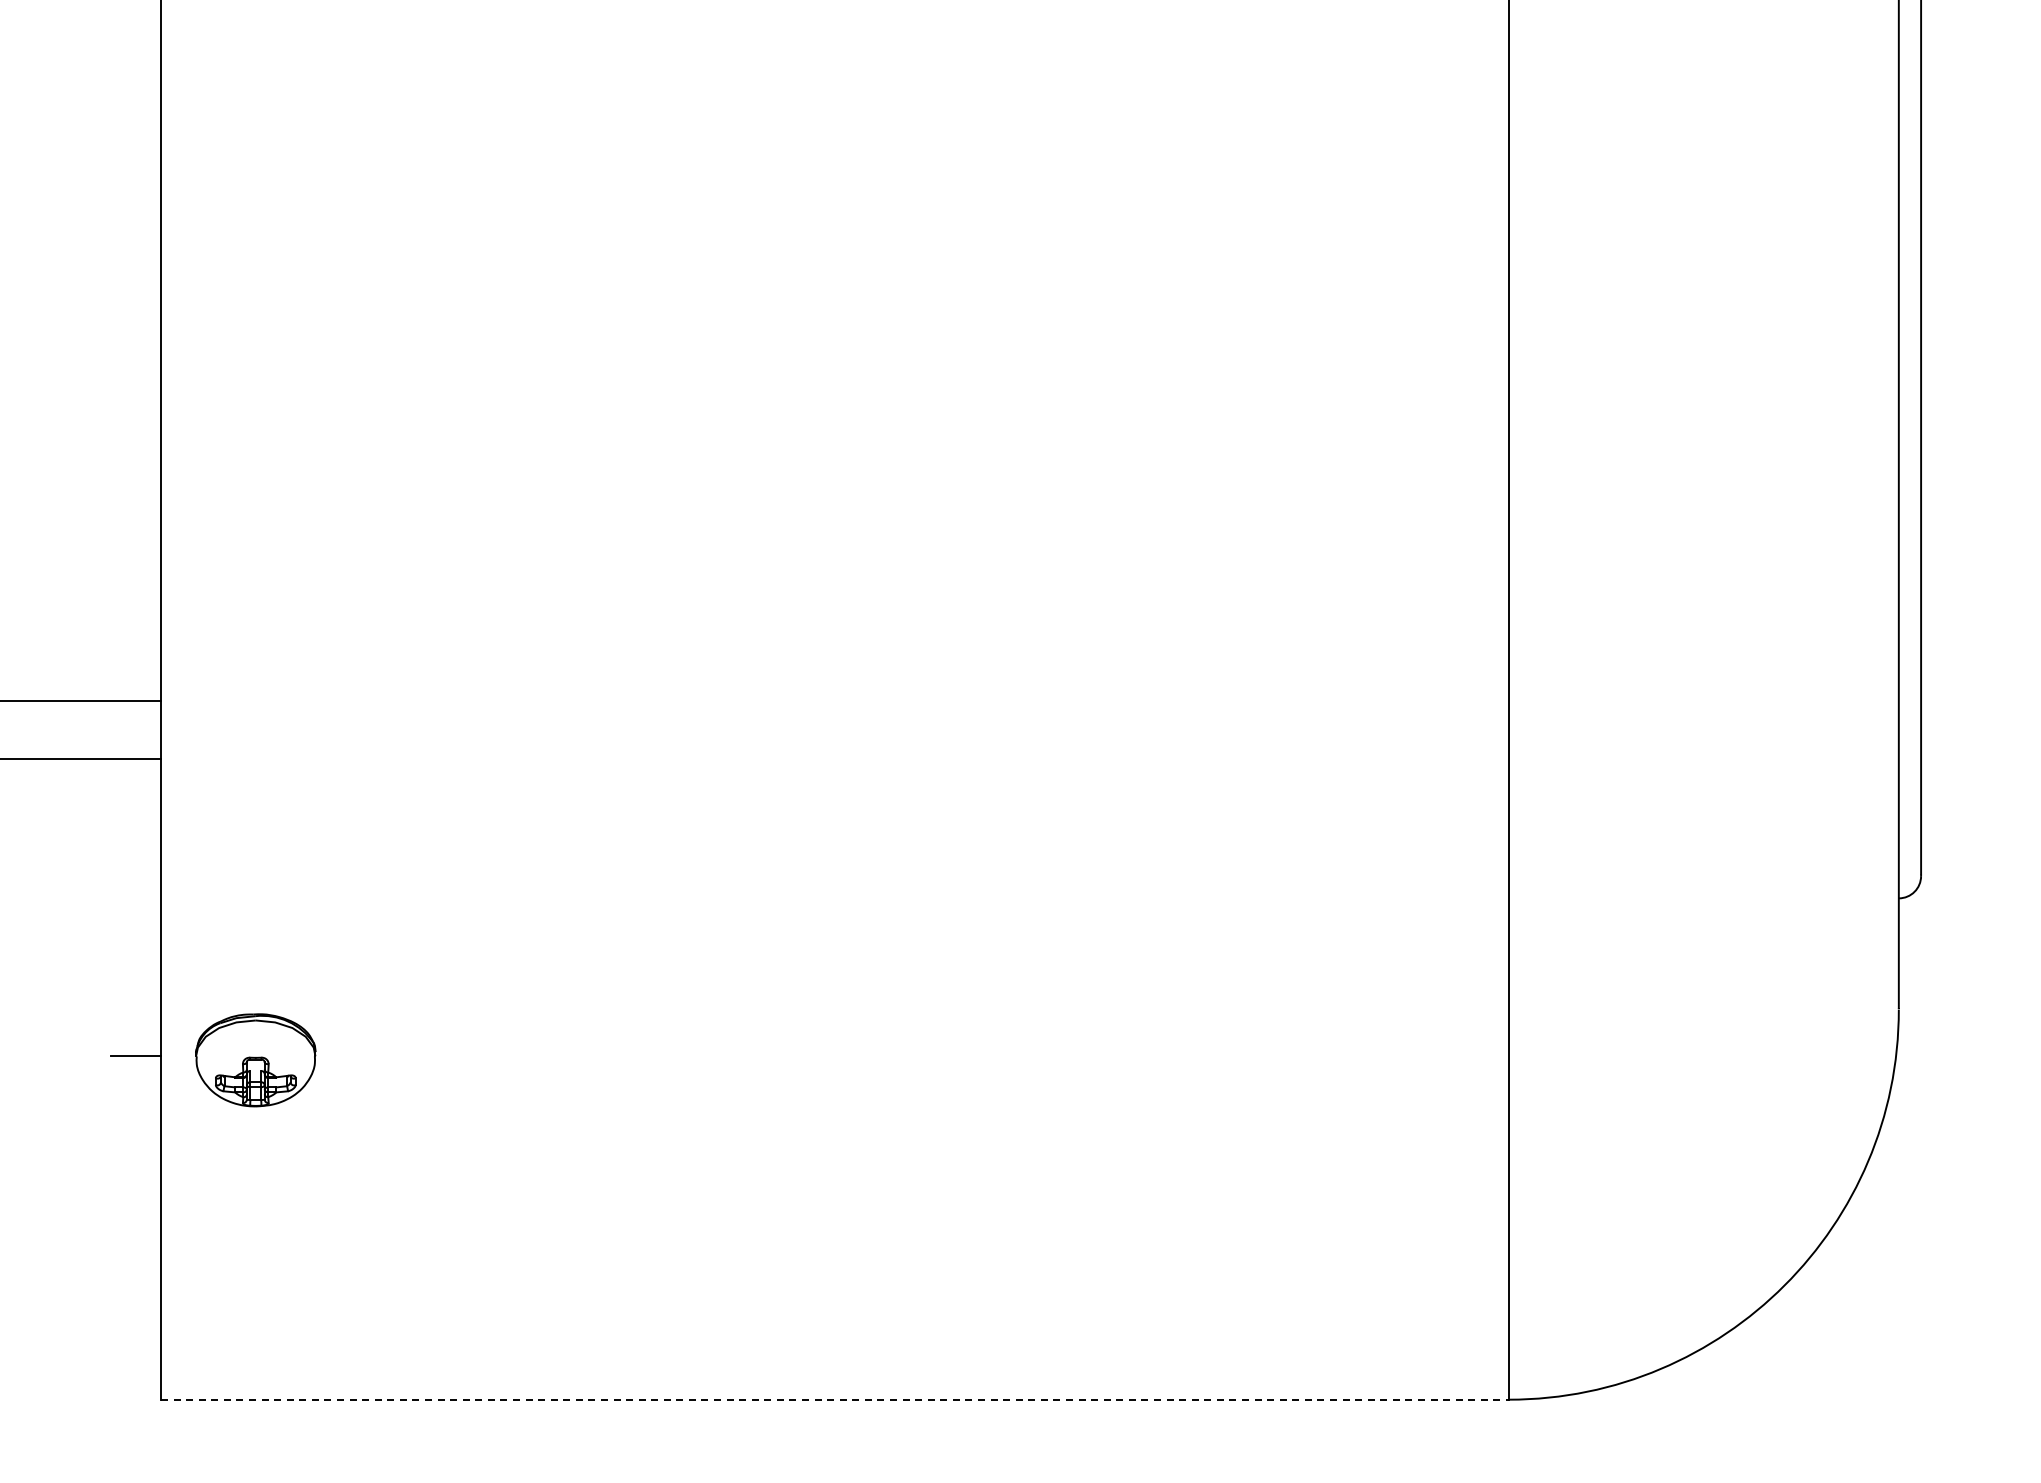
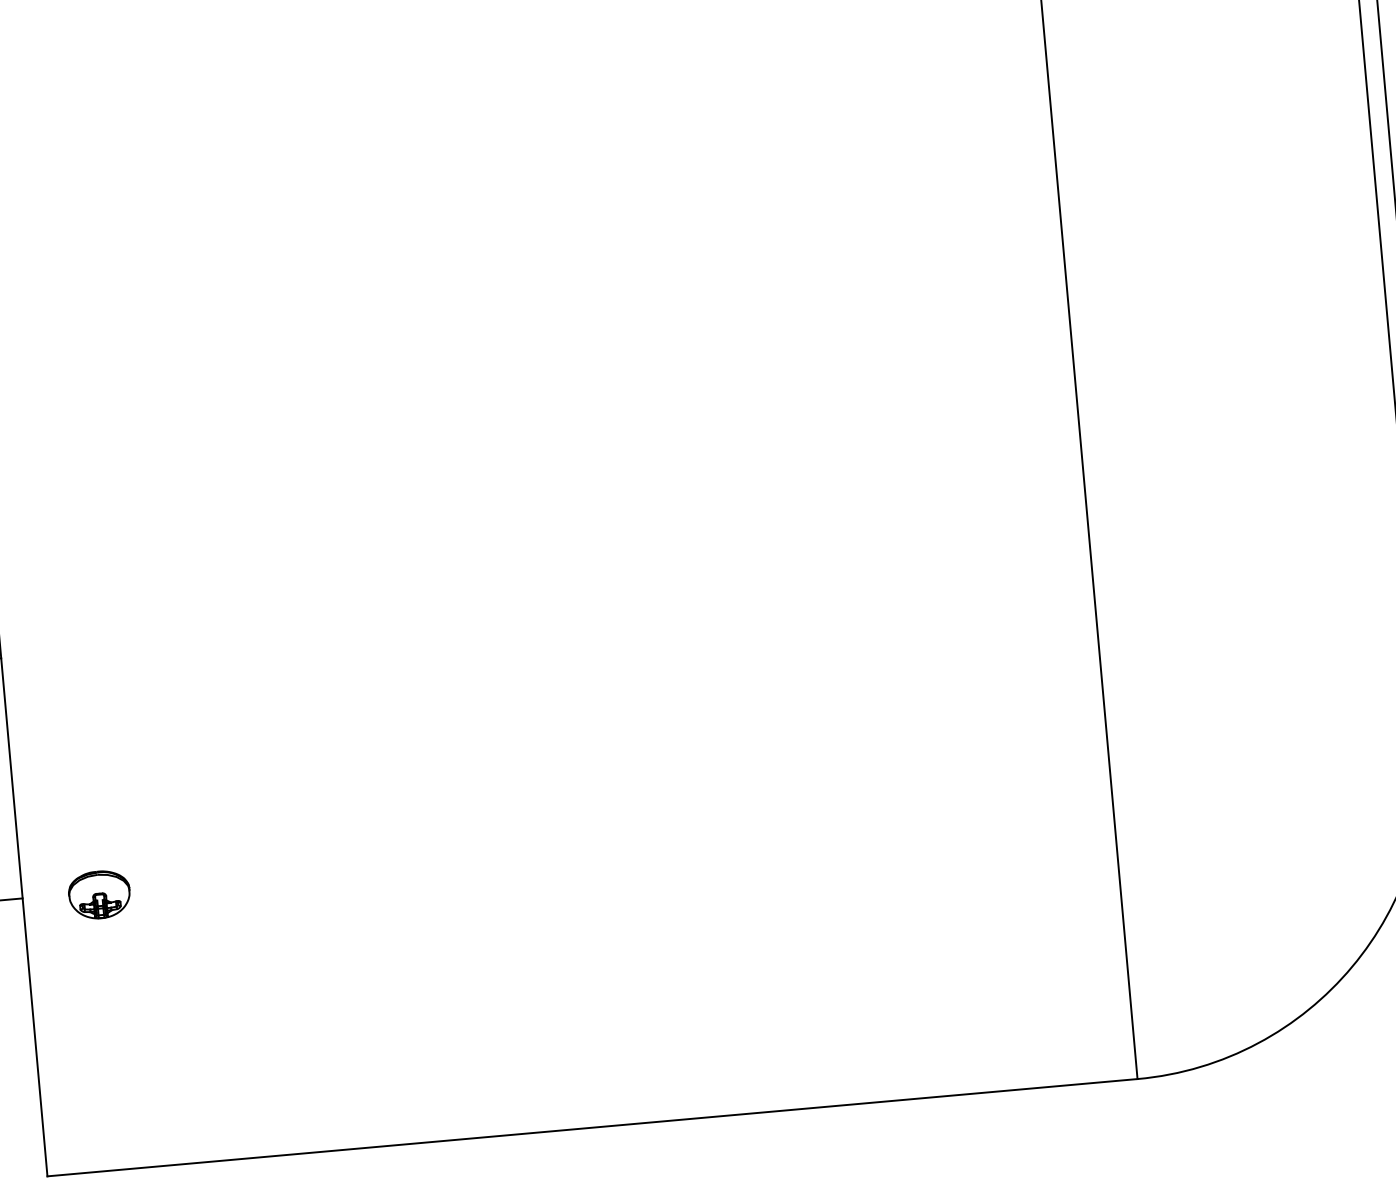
part: (255, 1059) -> (99, 894), size x0.62
line: (834, 1399) -> (592, 1127), dashed -> solid

